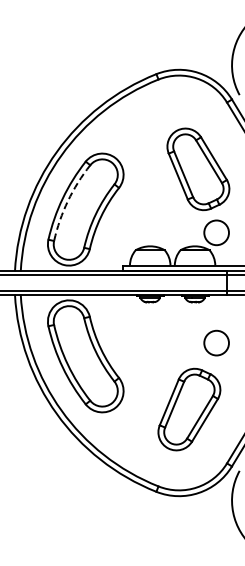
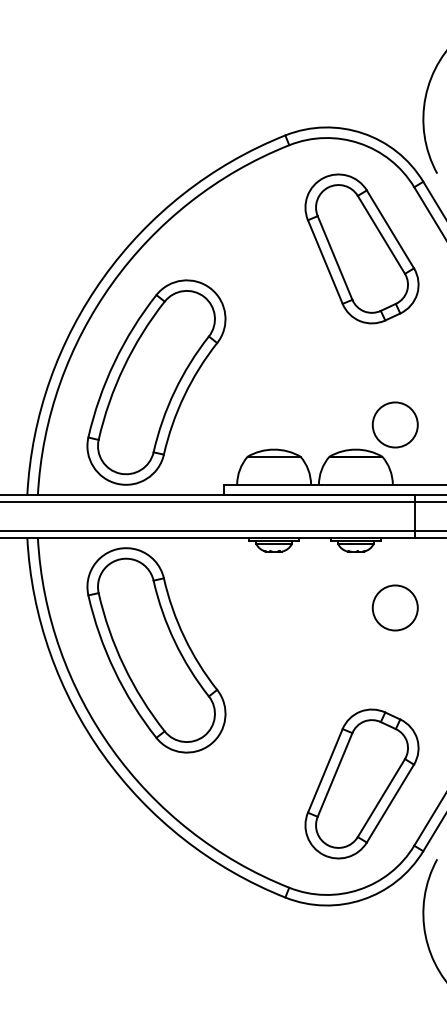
part: (198, 169) -> (362, 249), moved
arc: (67, 201) -> (123, 367), dashed -> solid
circle: (216, 342) -> (395, 606), moved
part: (189, 409) -> (362, 783), moved

